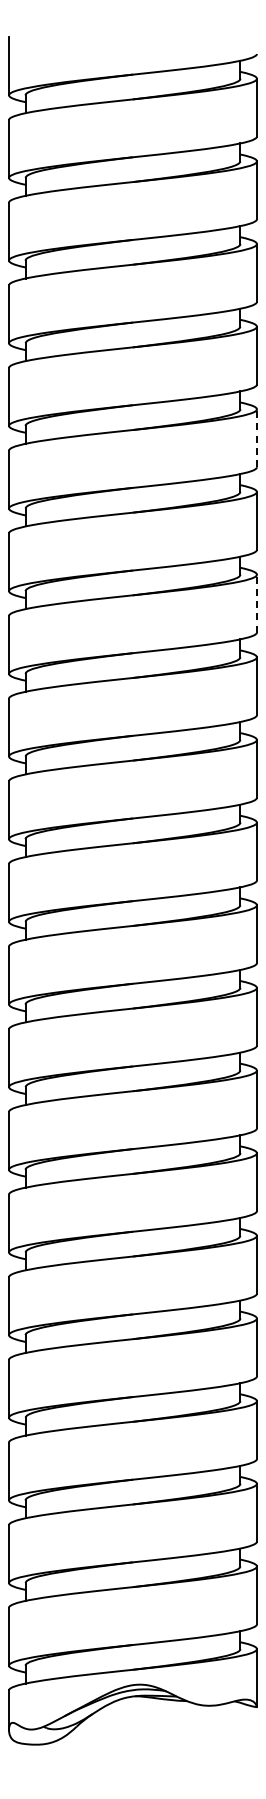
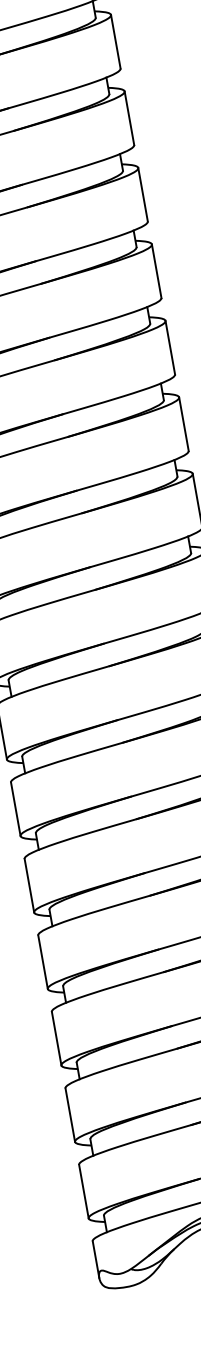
line: (256, 438) -> (115, 42), dashed -> solid
line: (256, 603) -> (142, 194), dashed -> solid

